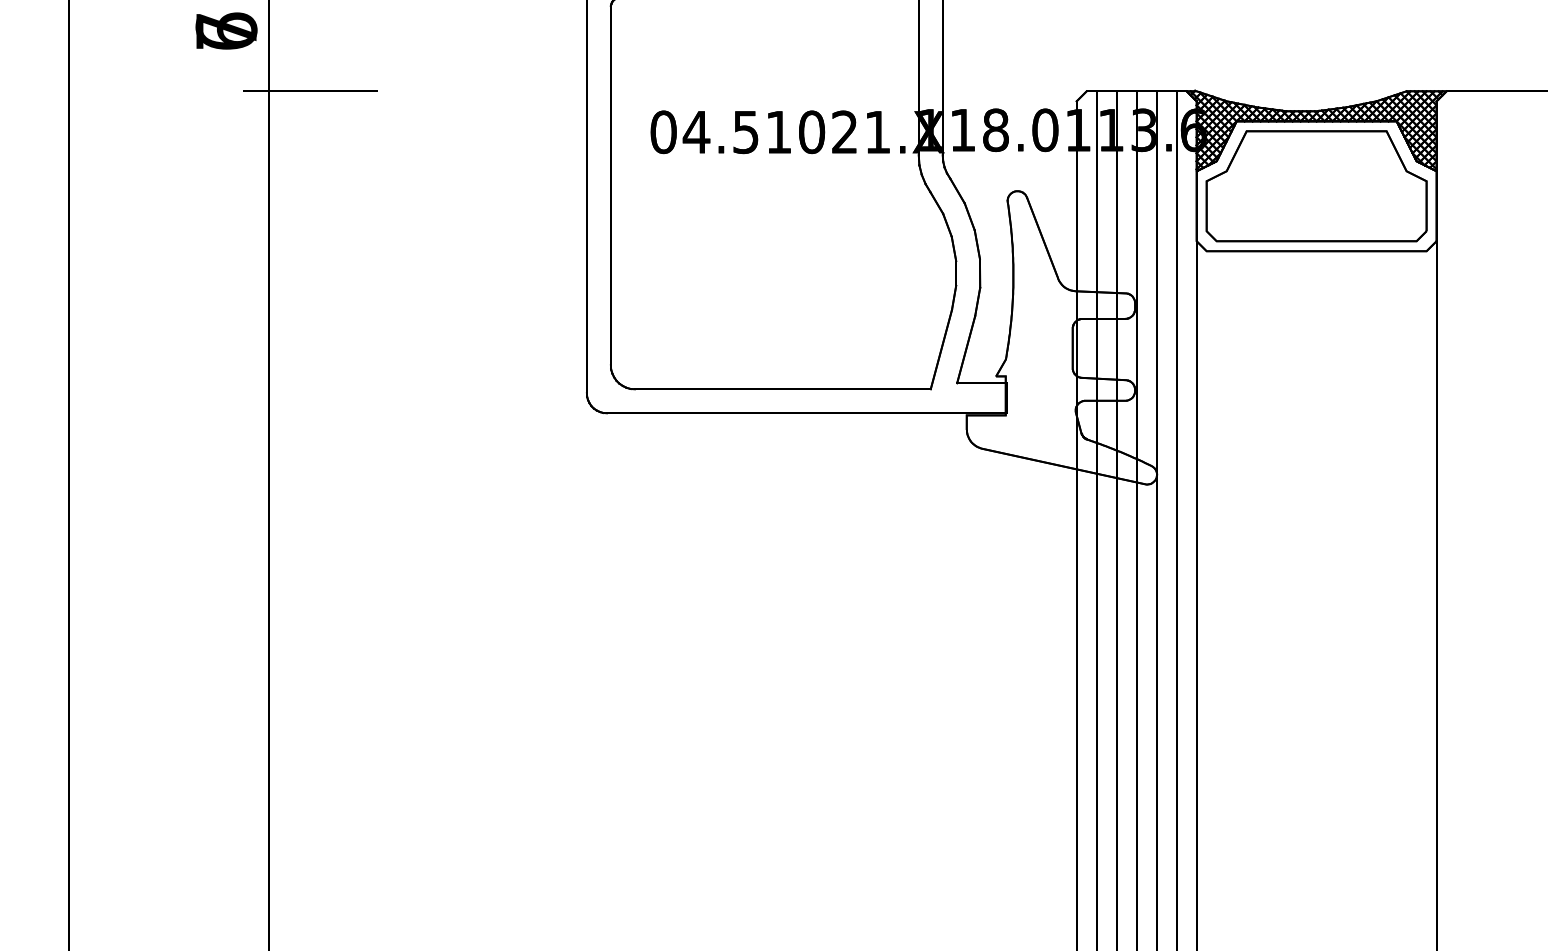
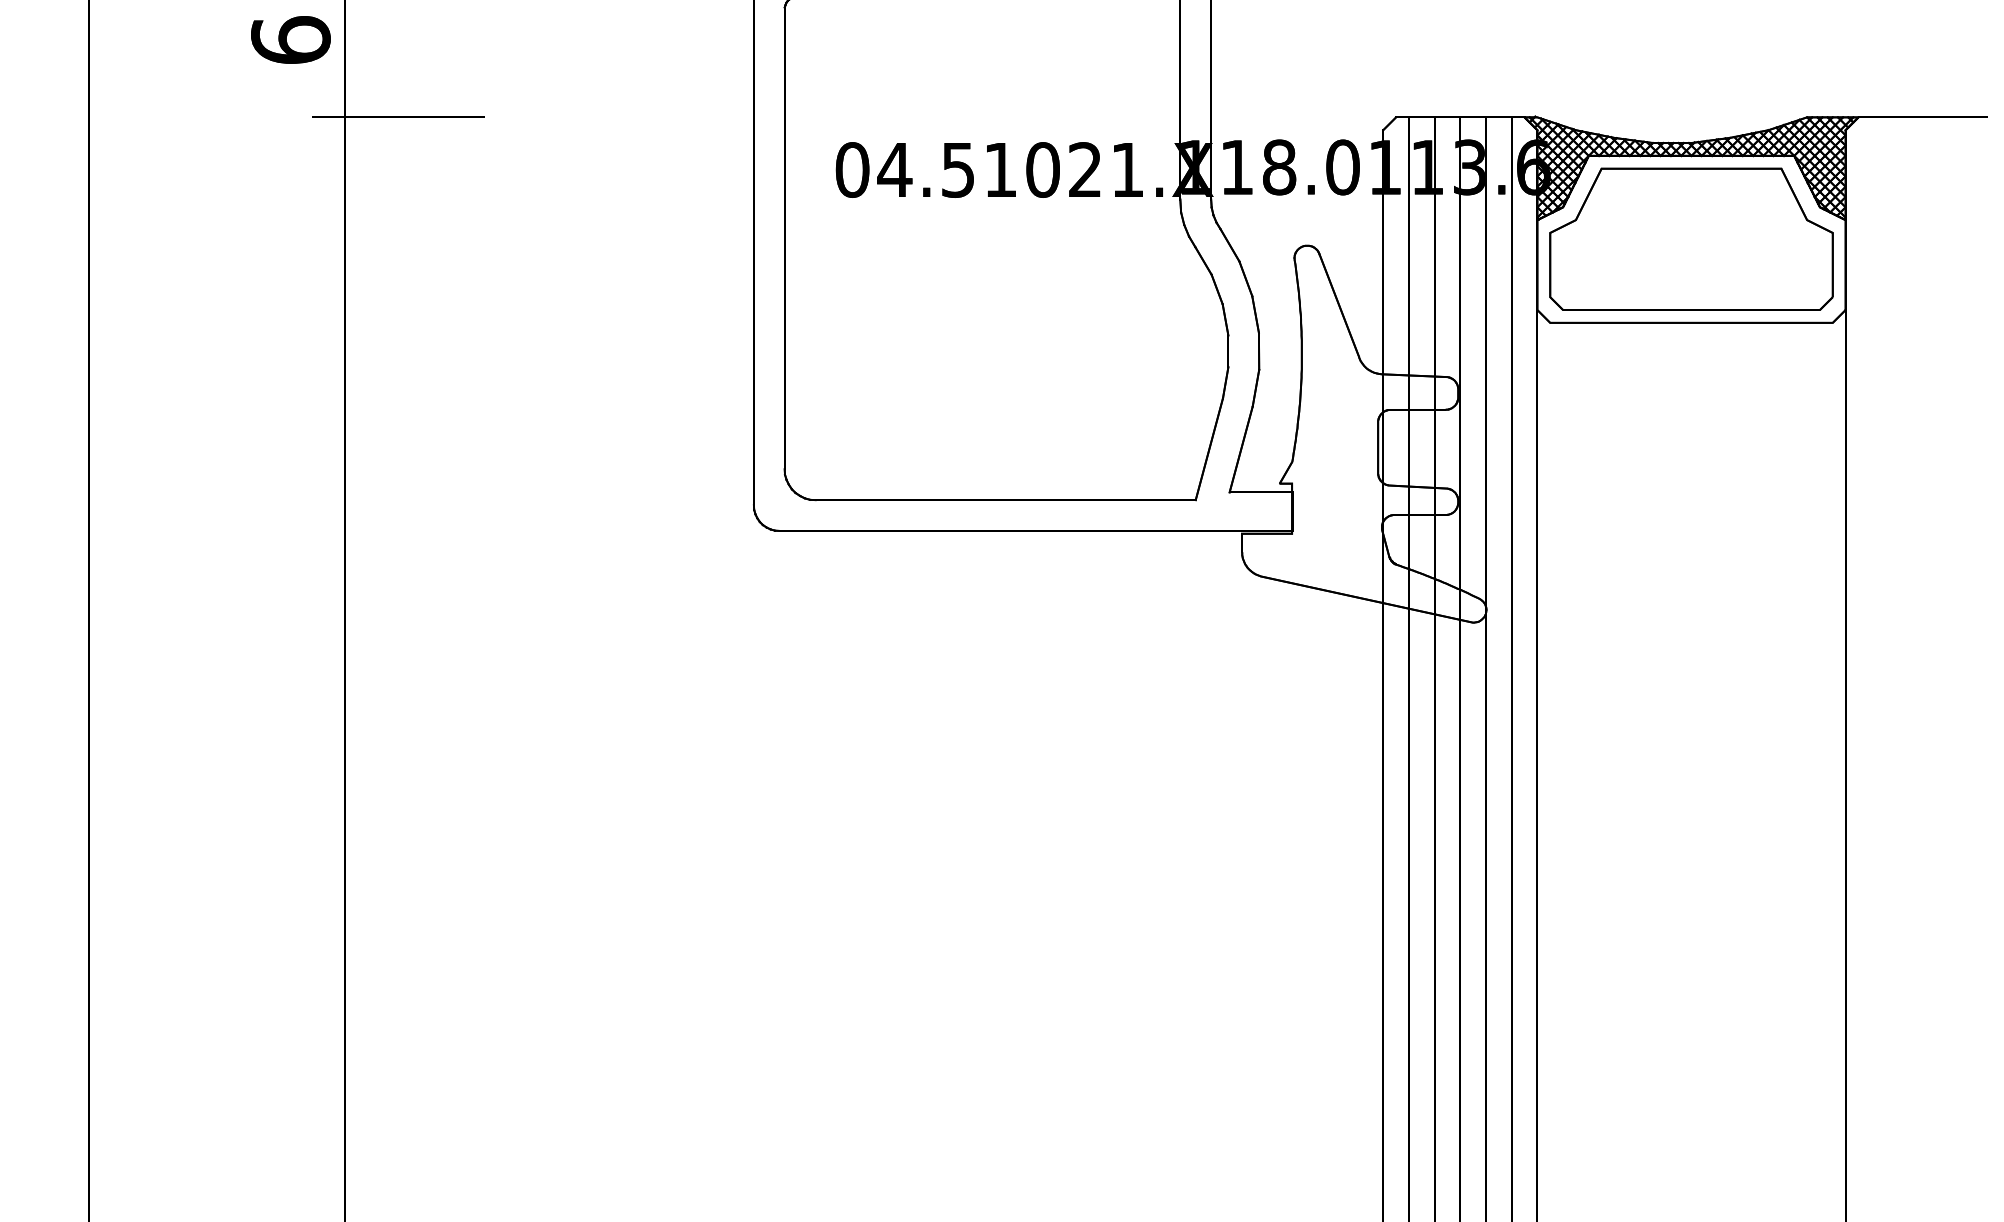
text: (226, 30) -> (290, 39), 7 -> 6

